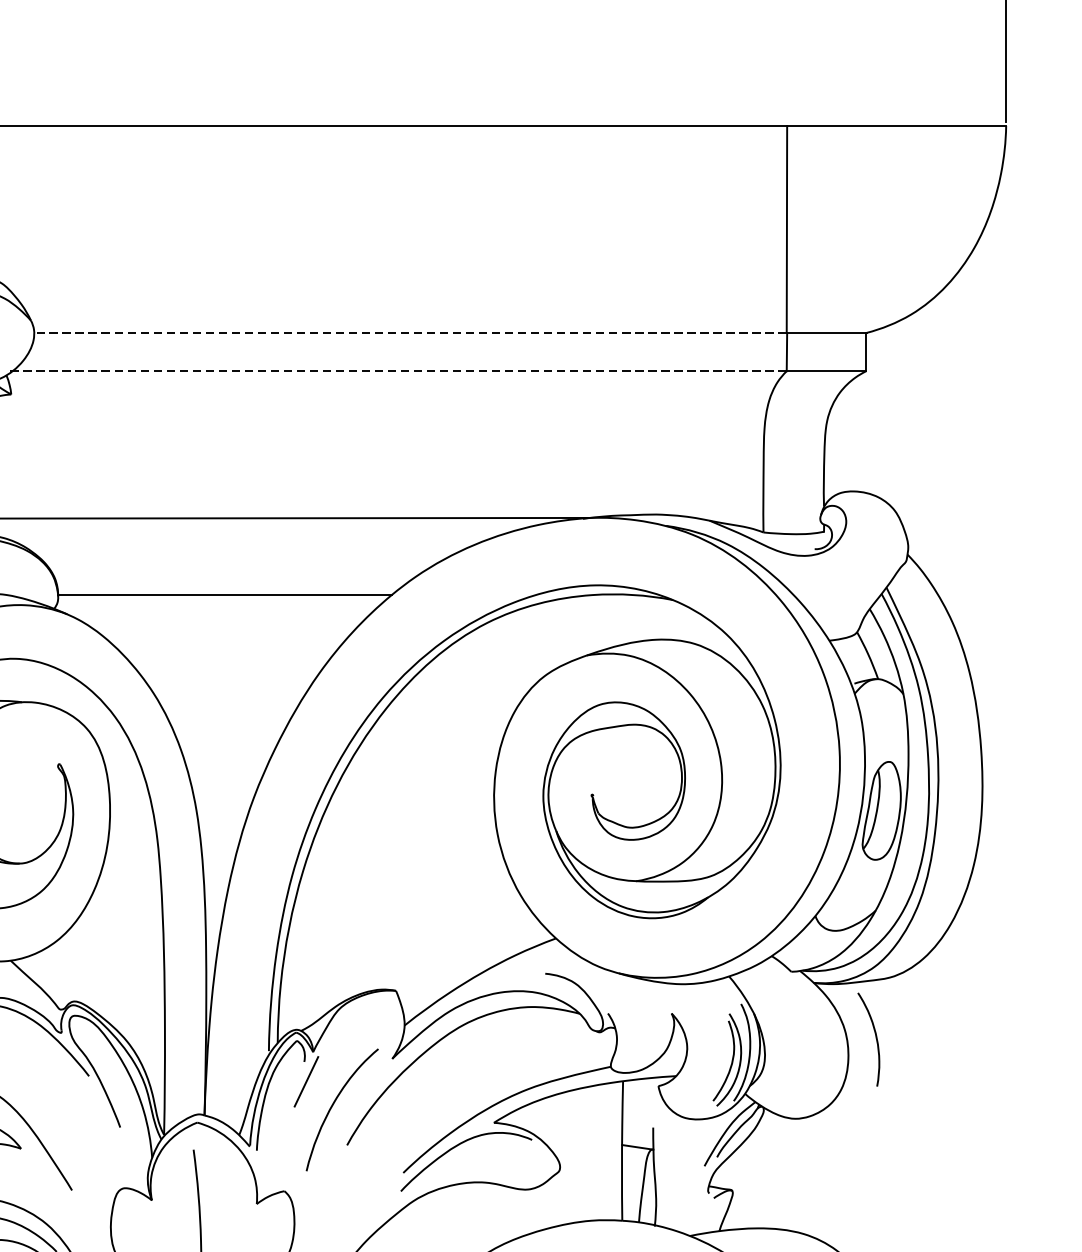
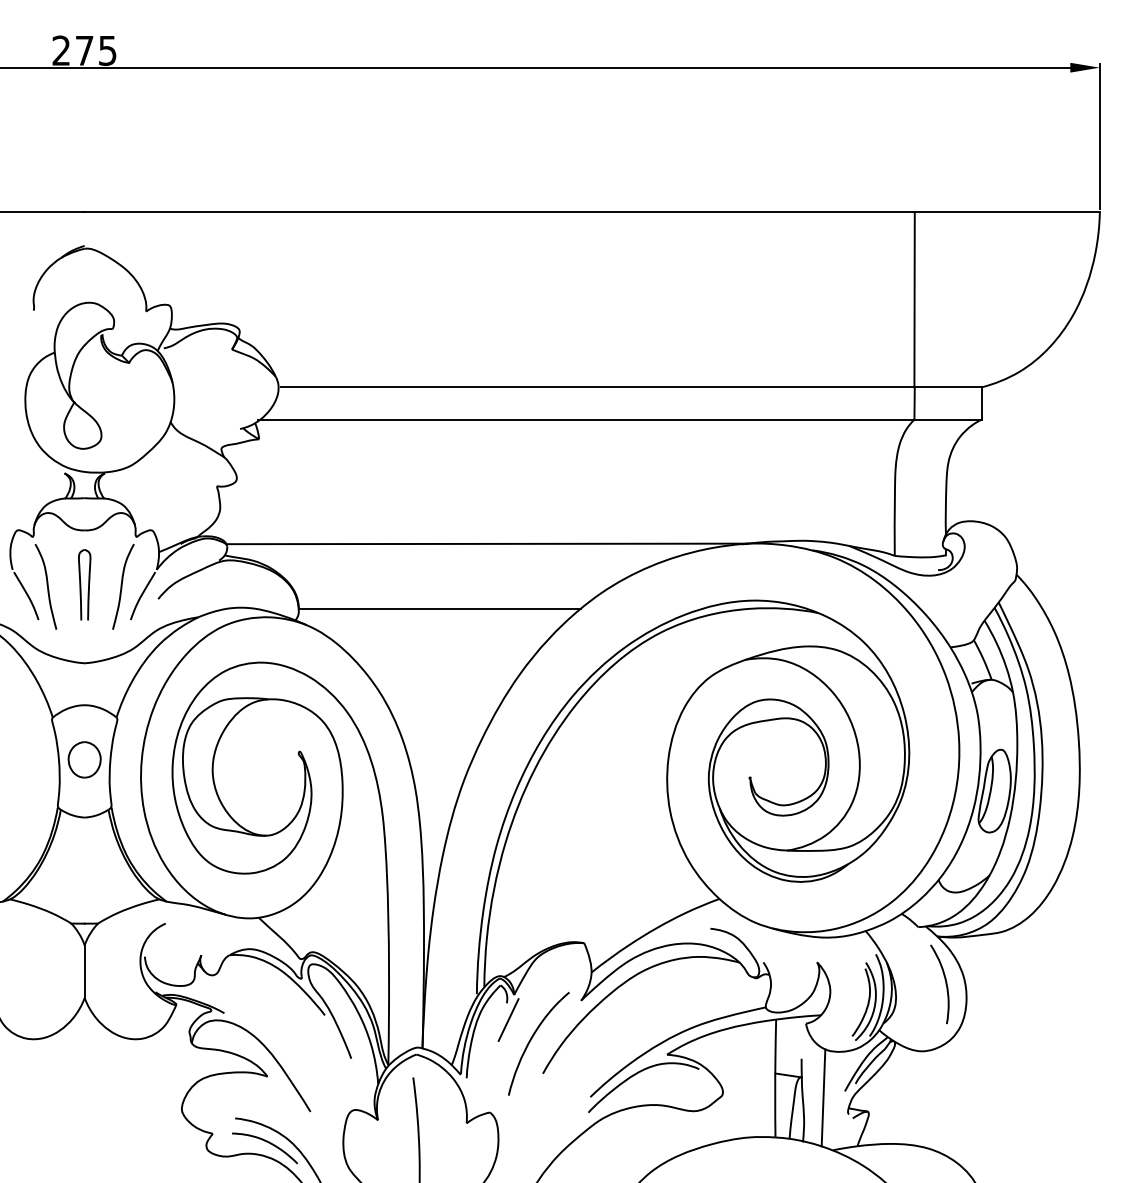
line: (411, 333) -> (597, 387), dashed -> solid
line: (397, 371) -> (585, 419), dashed -> solid
curve: (875, 1039) -> (945, 984), moved
line: (679, 1173) -> (823, 1097), added

